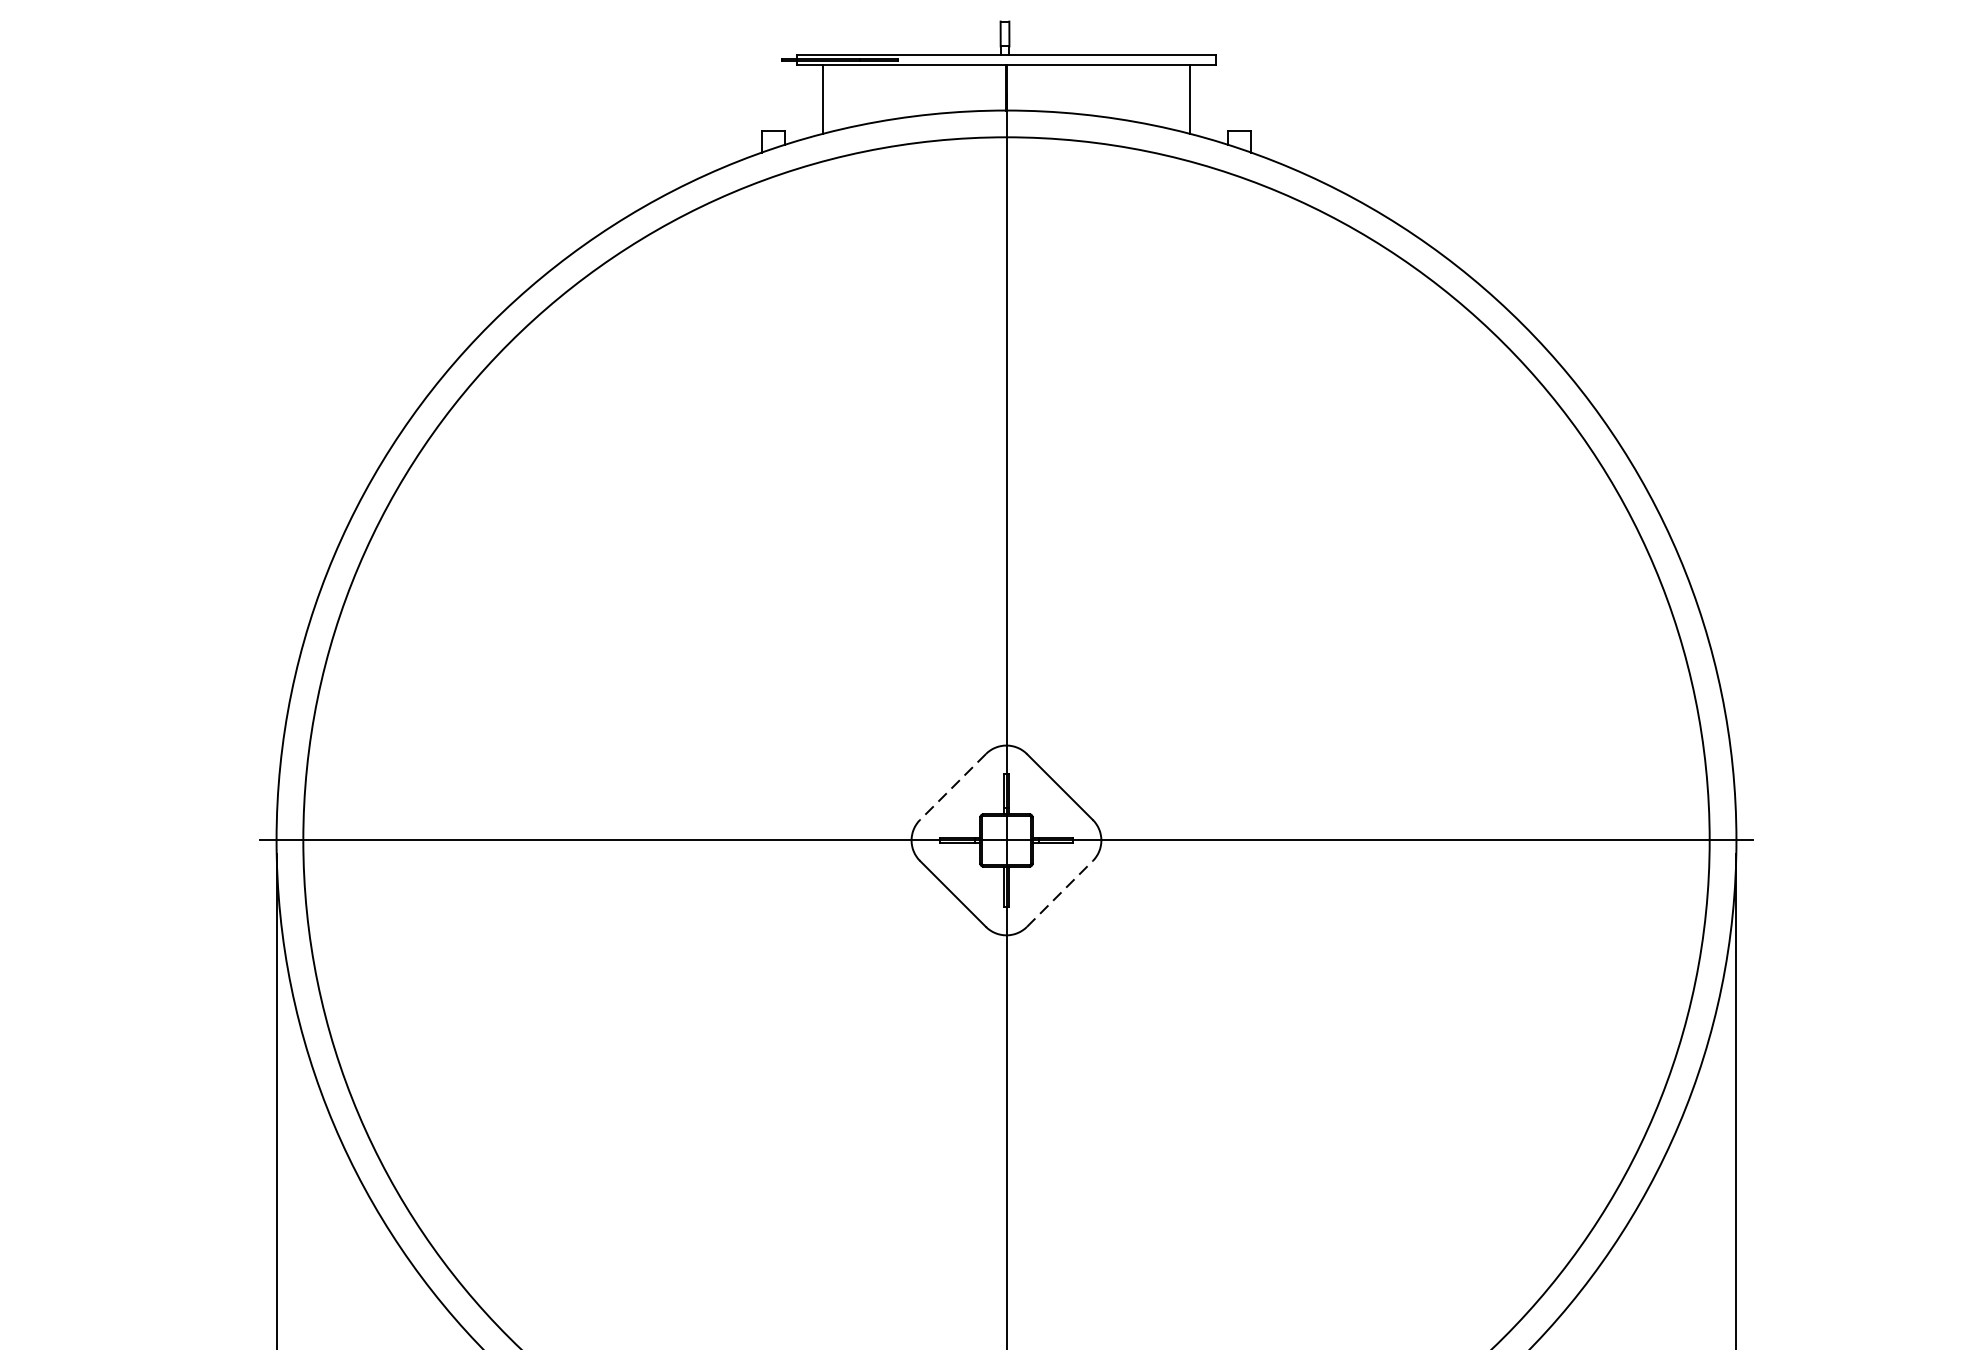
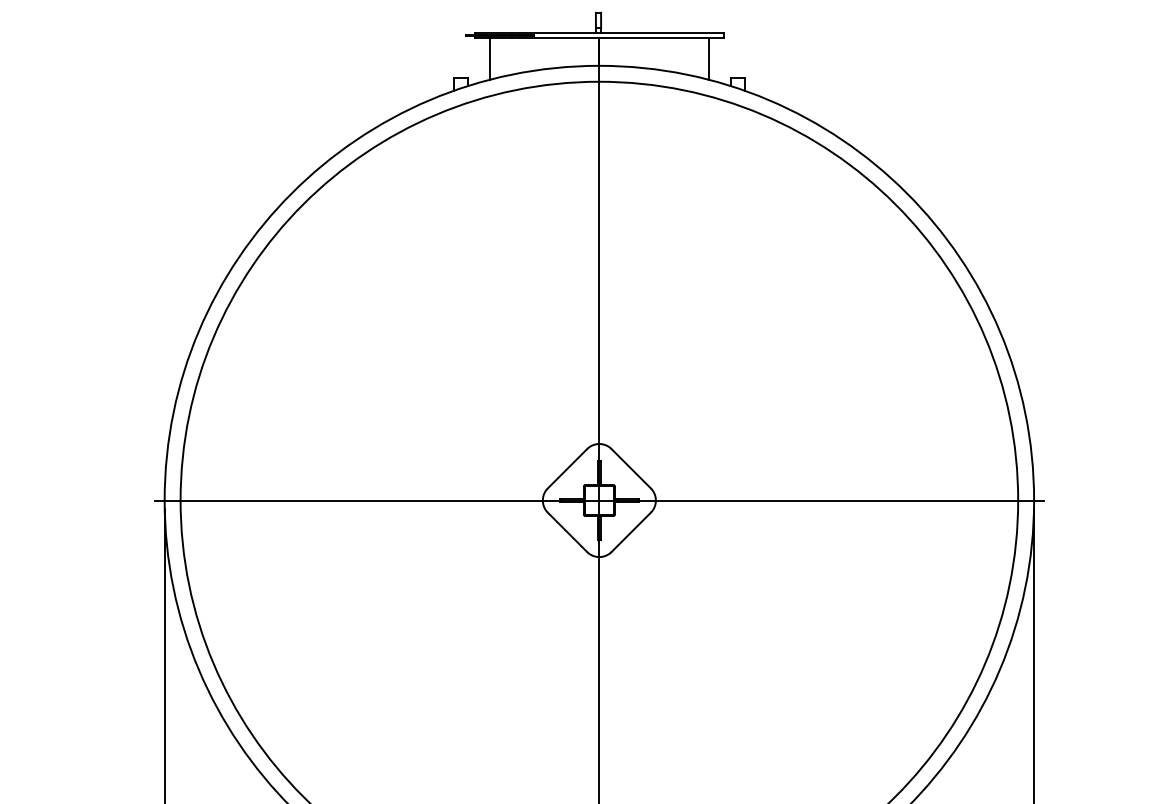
line: (952, 786) -> (567, 468), dashed -> solid
line: (1060, 894) -> (631, 532), dashed -> solid

